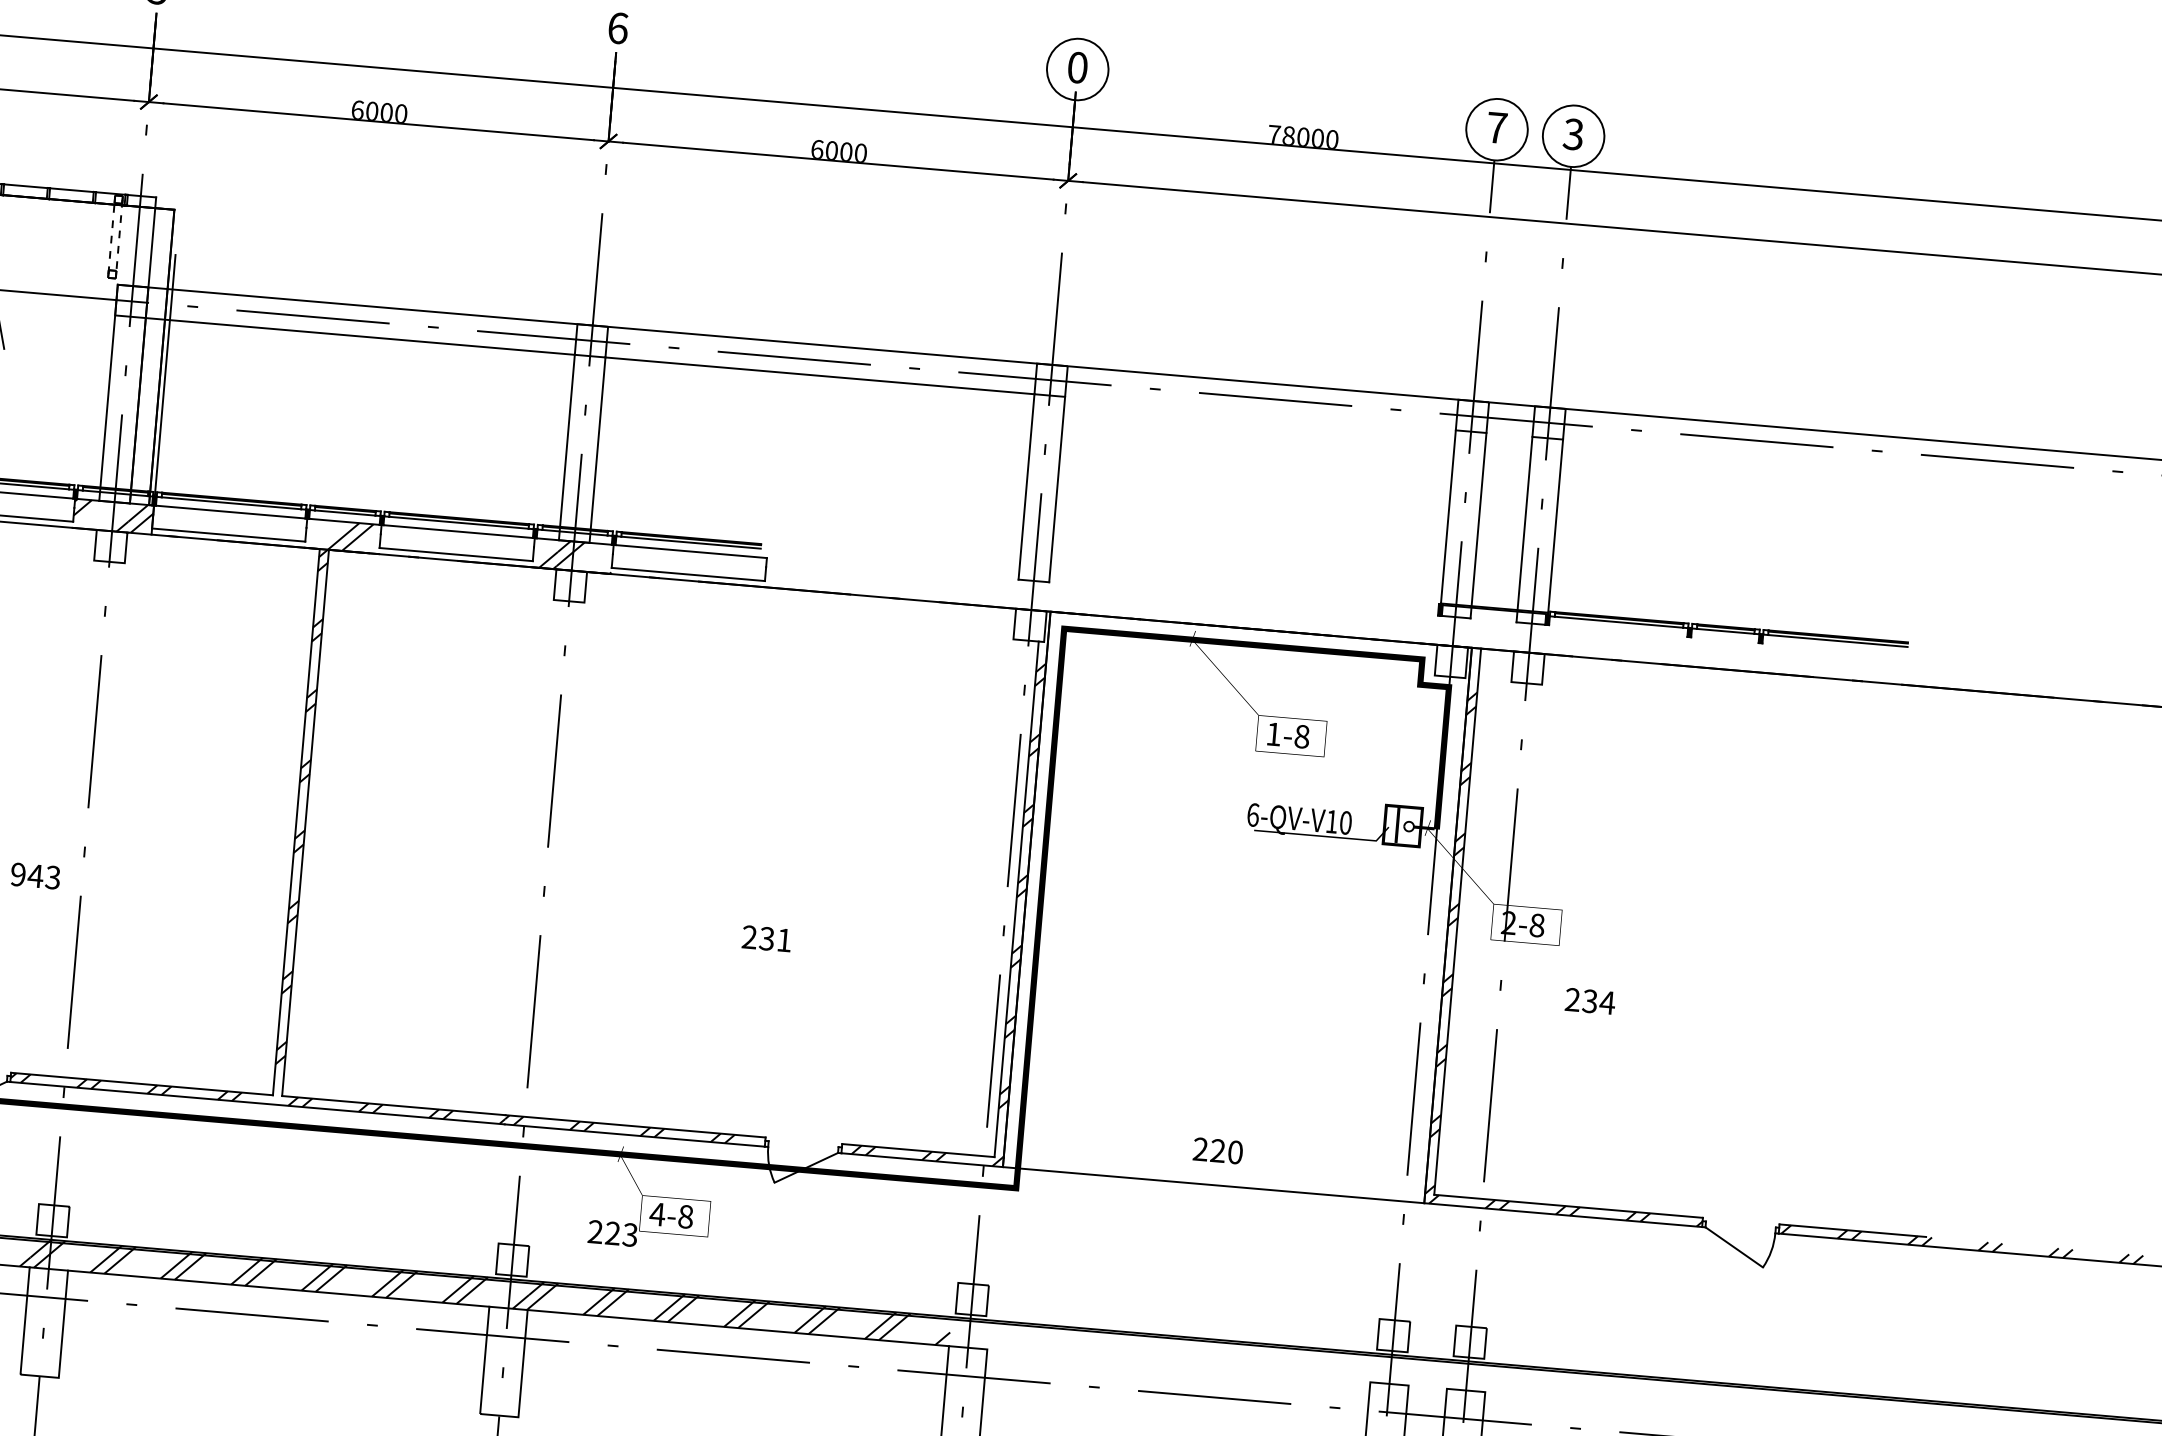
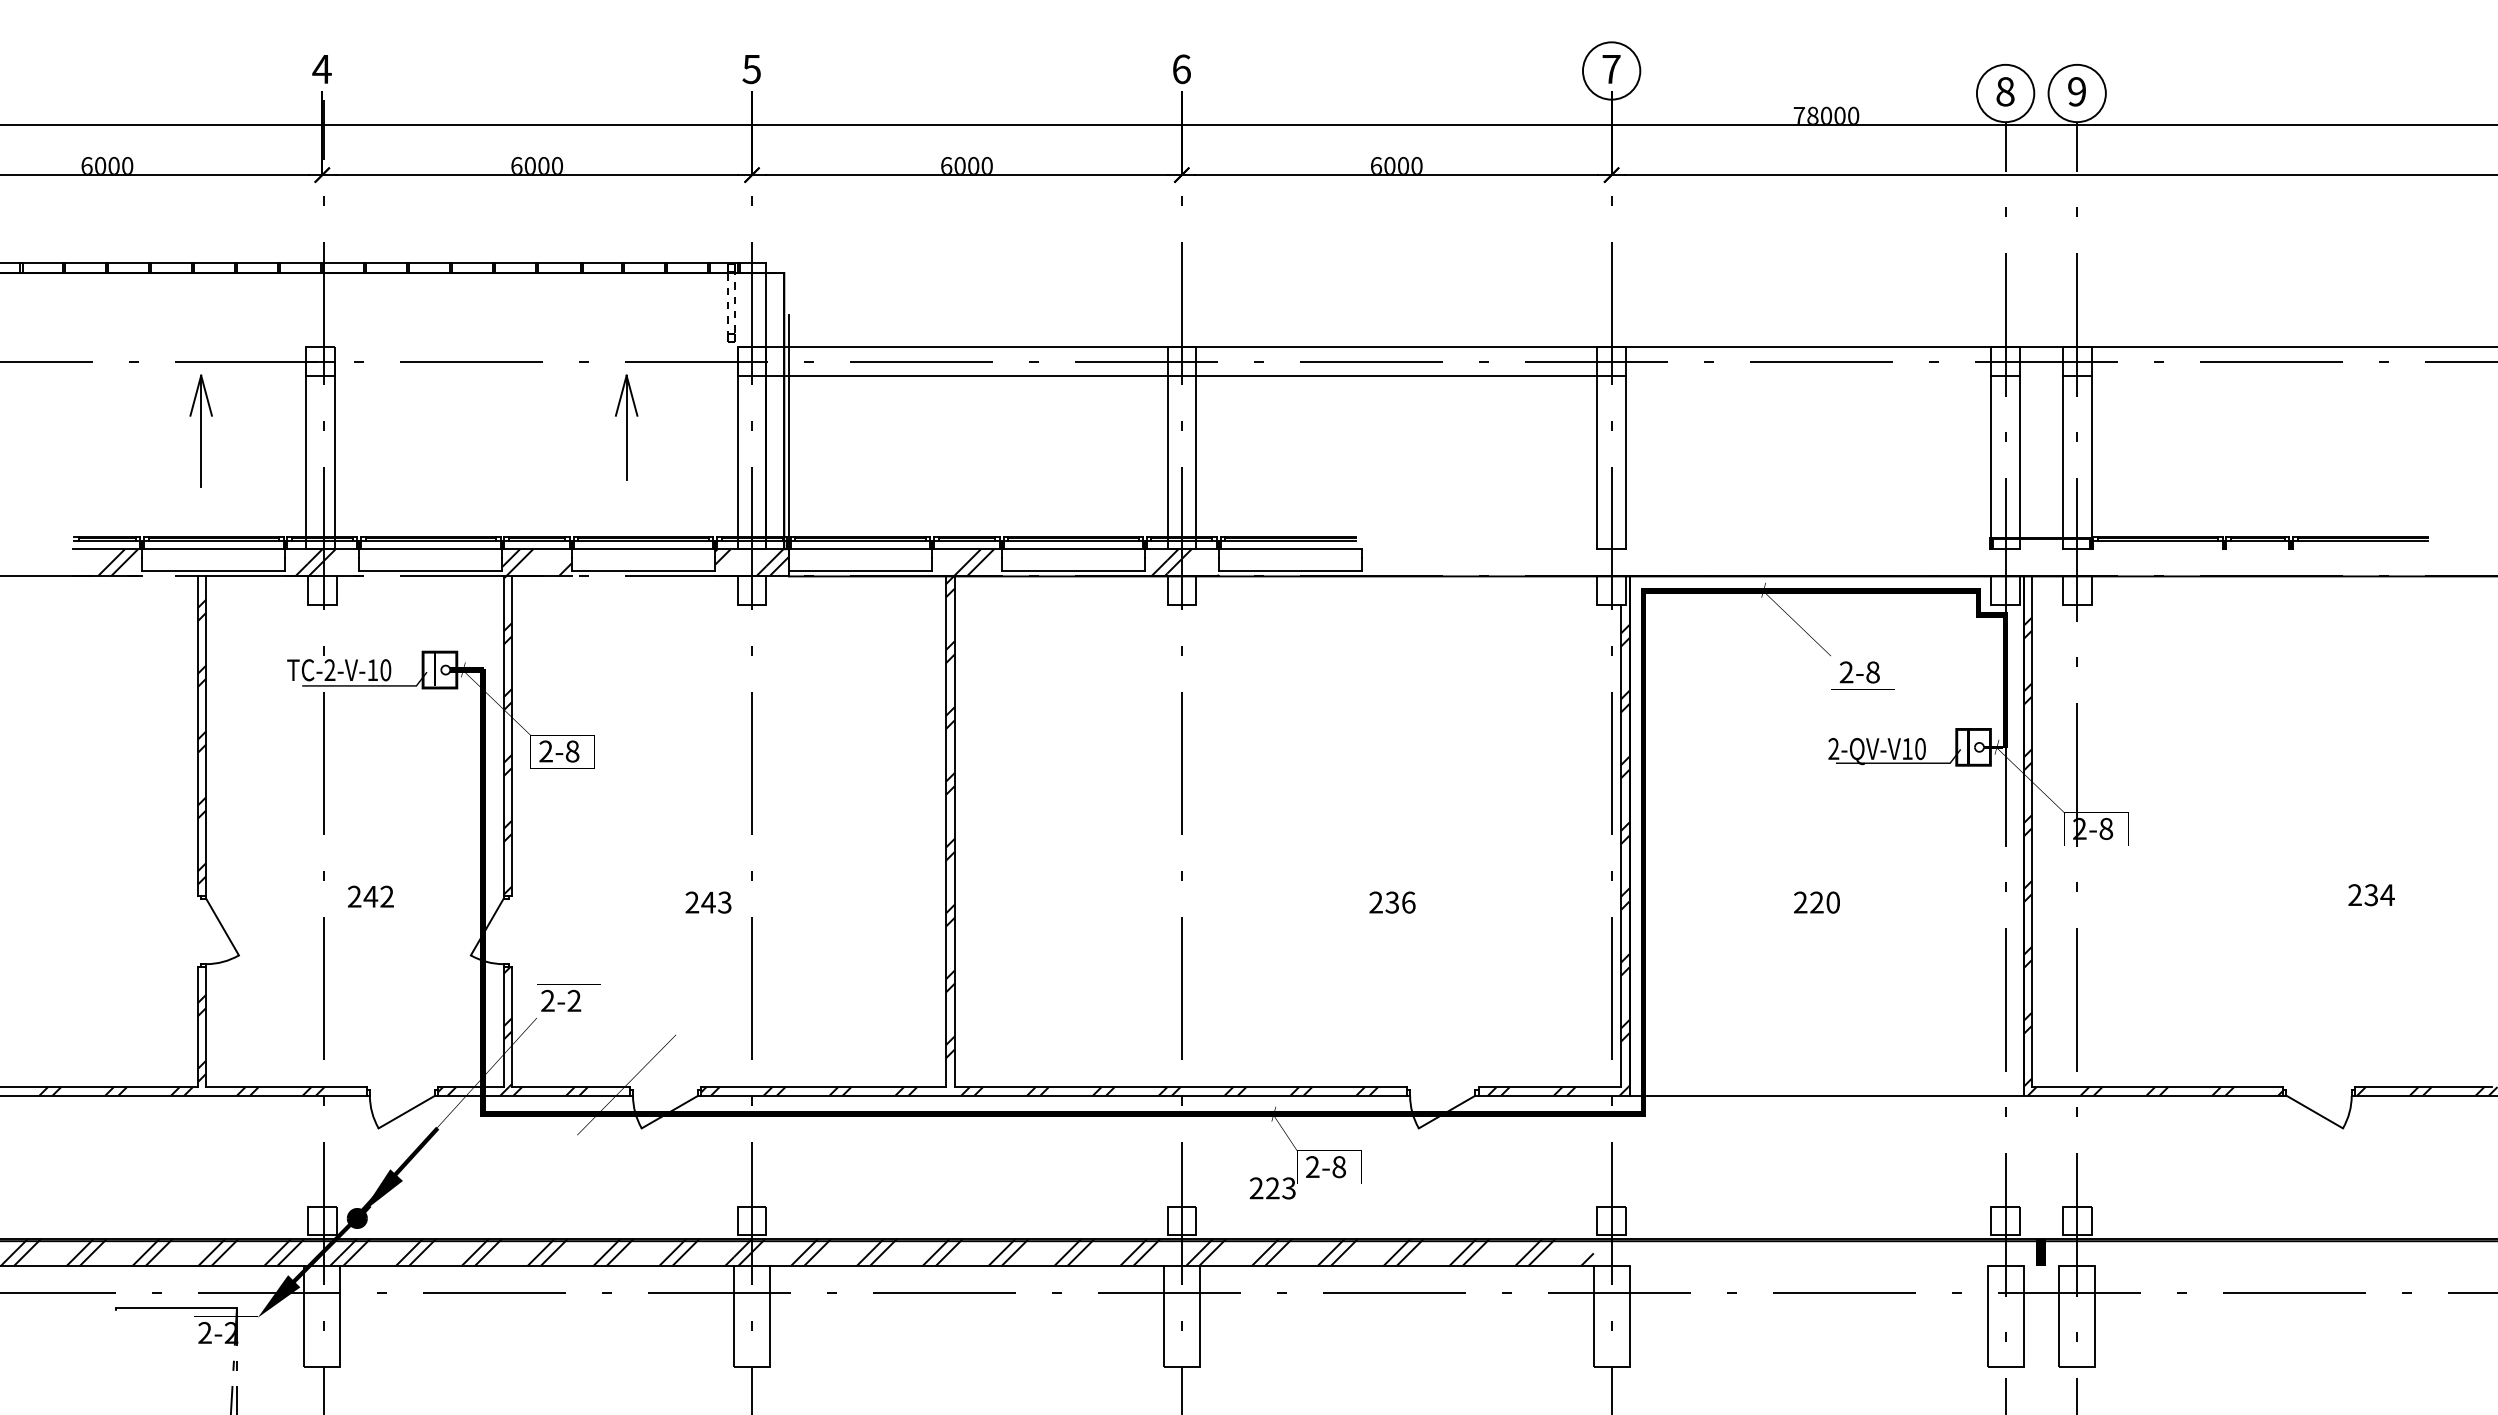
text: (1077, 67) -> (1611, 69), 0 -> 7
text: (1497, 127) -> (2005, 91), 7 -> 8
text: (1573, 134) -> (2076, 91), 3 -> 9
text: (1273, 734) -> (1846, 672), 1-8 -> 2-8
text: (1252, 815) -> (1833, 749), 6-QV-V10 -> 2-QV-V10
text: (18, 874) -> (692, 902), 943 -> 243
text: (784, 940) -> (1408, 902), 231 -> 236
text: (1590, 1001) -> (2371, 895), moved
text: (1217, 1150) -> (1816, 902), moved
text: (657, 1213) -> (1312, 1166), 4-8 -> 2-8
fill: (1428, 1372) -> (2040, 1252), added

